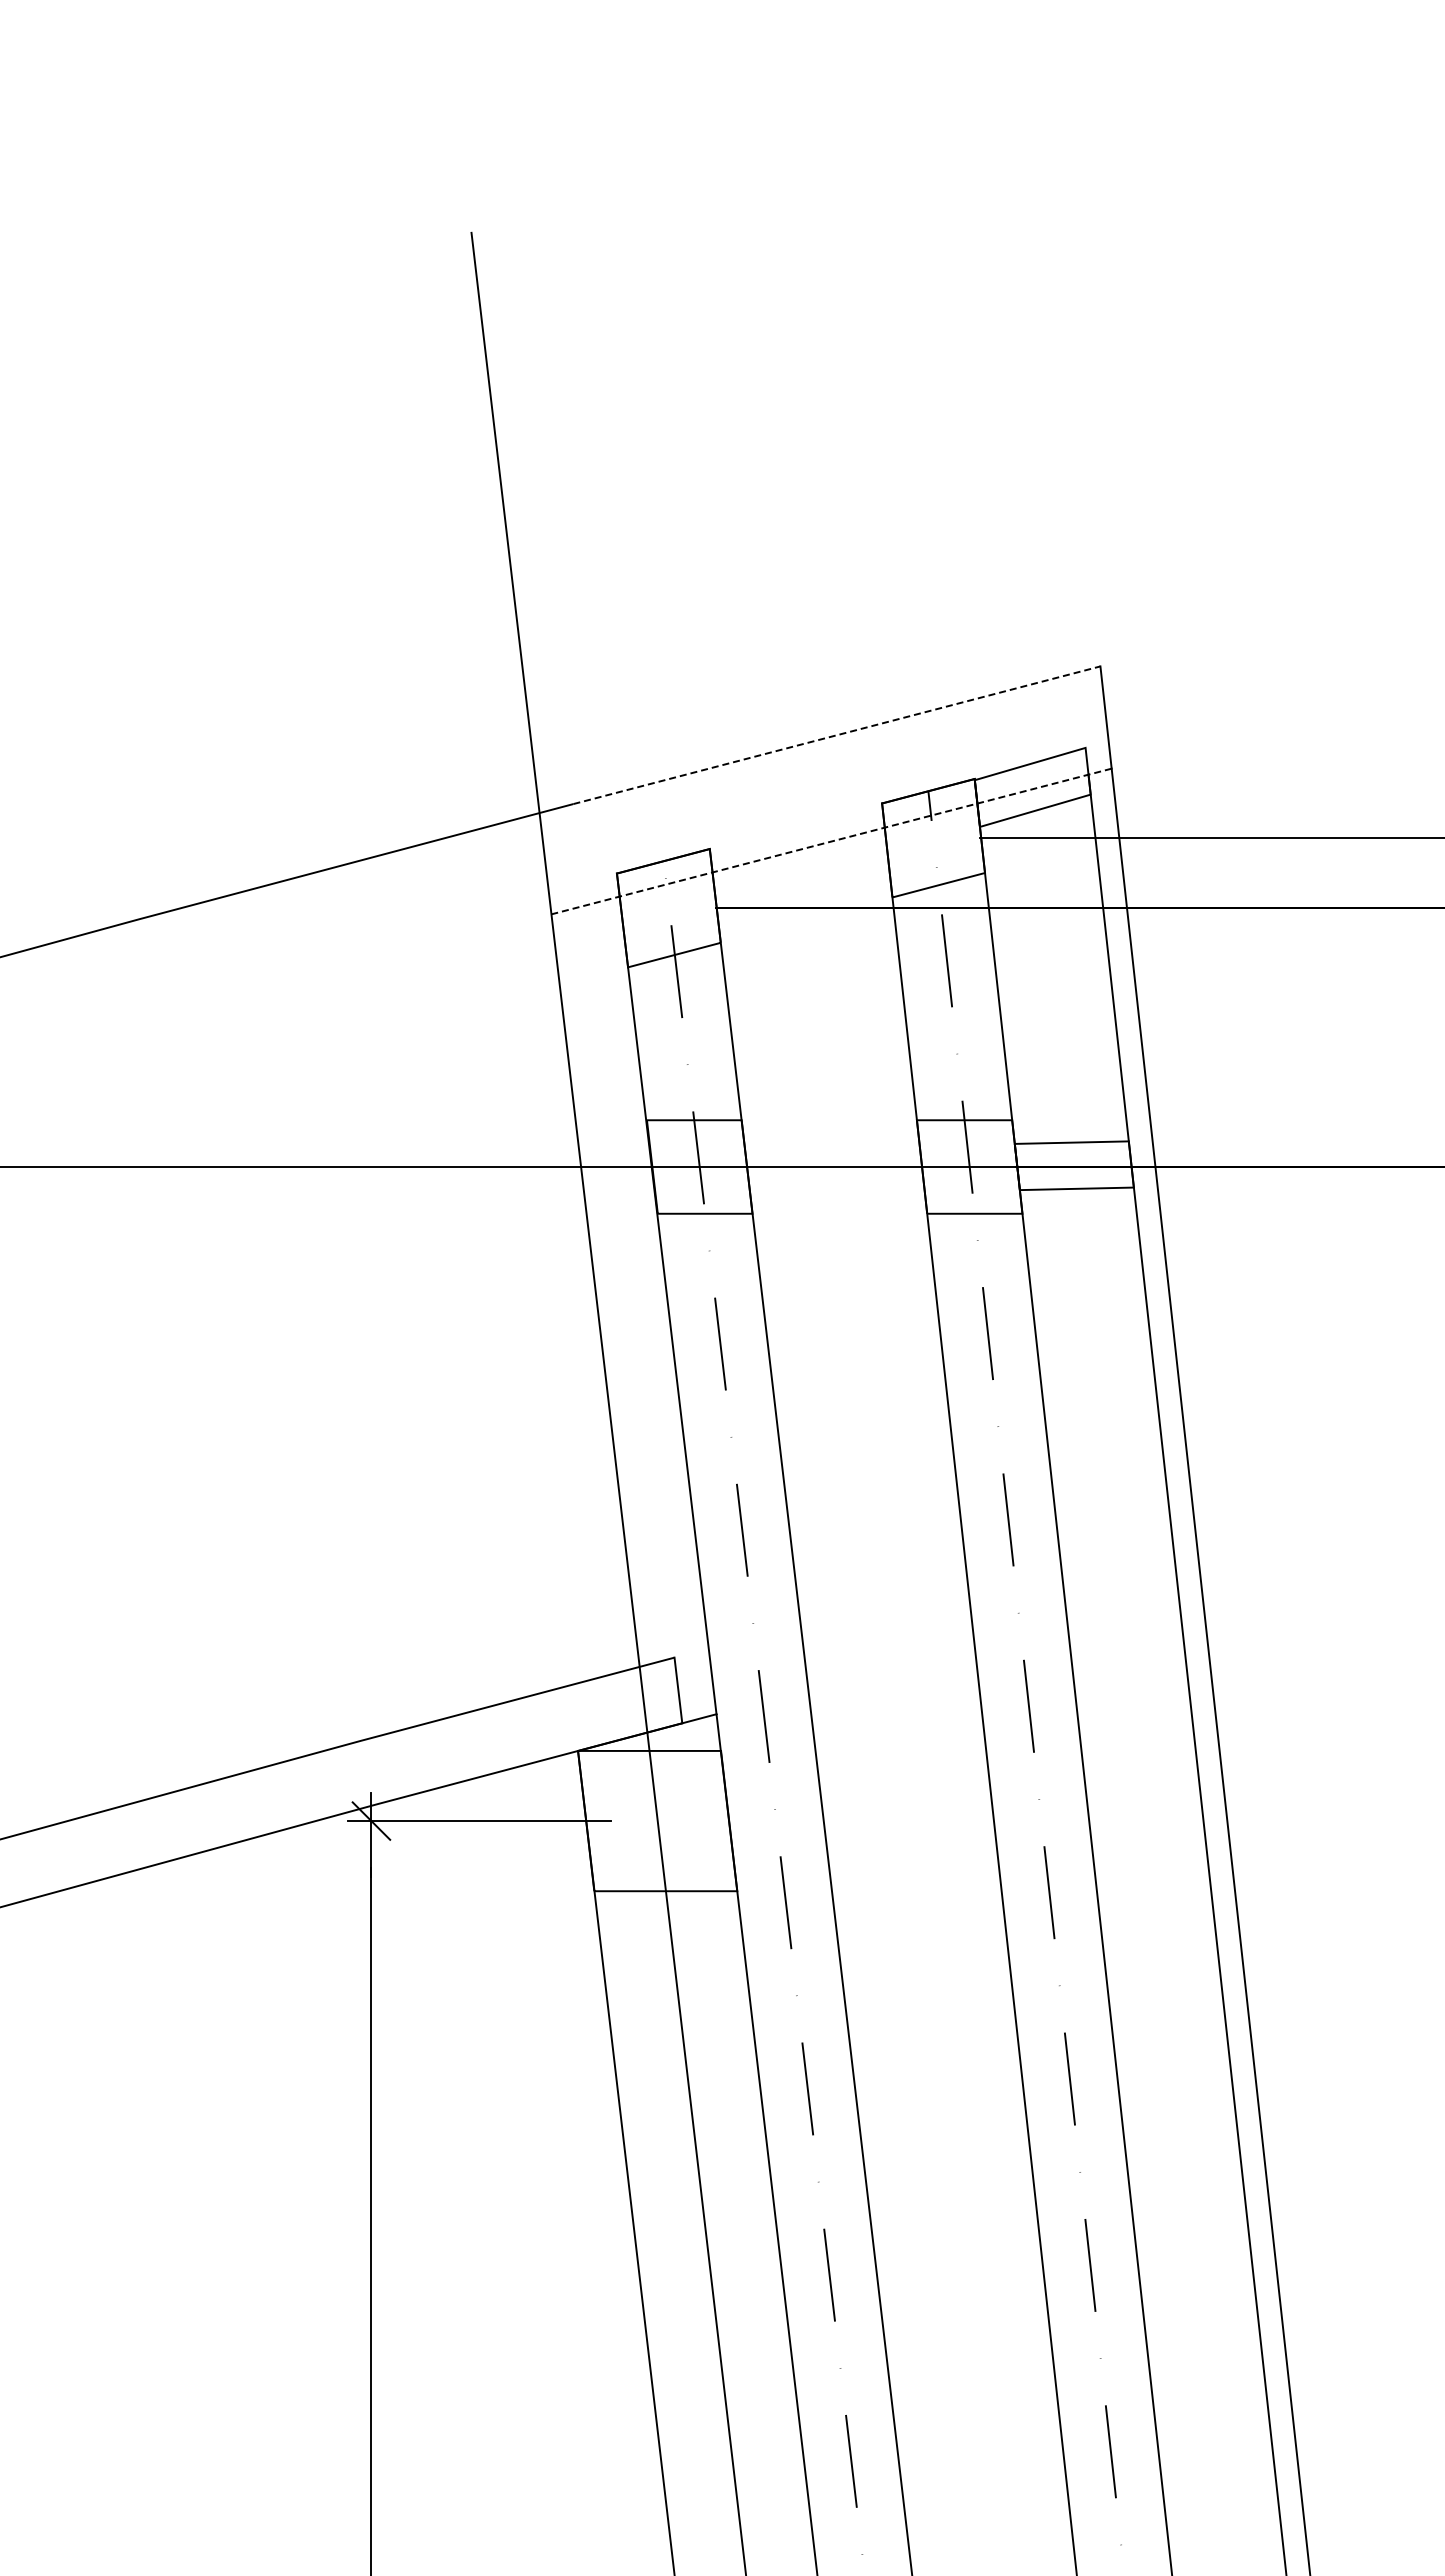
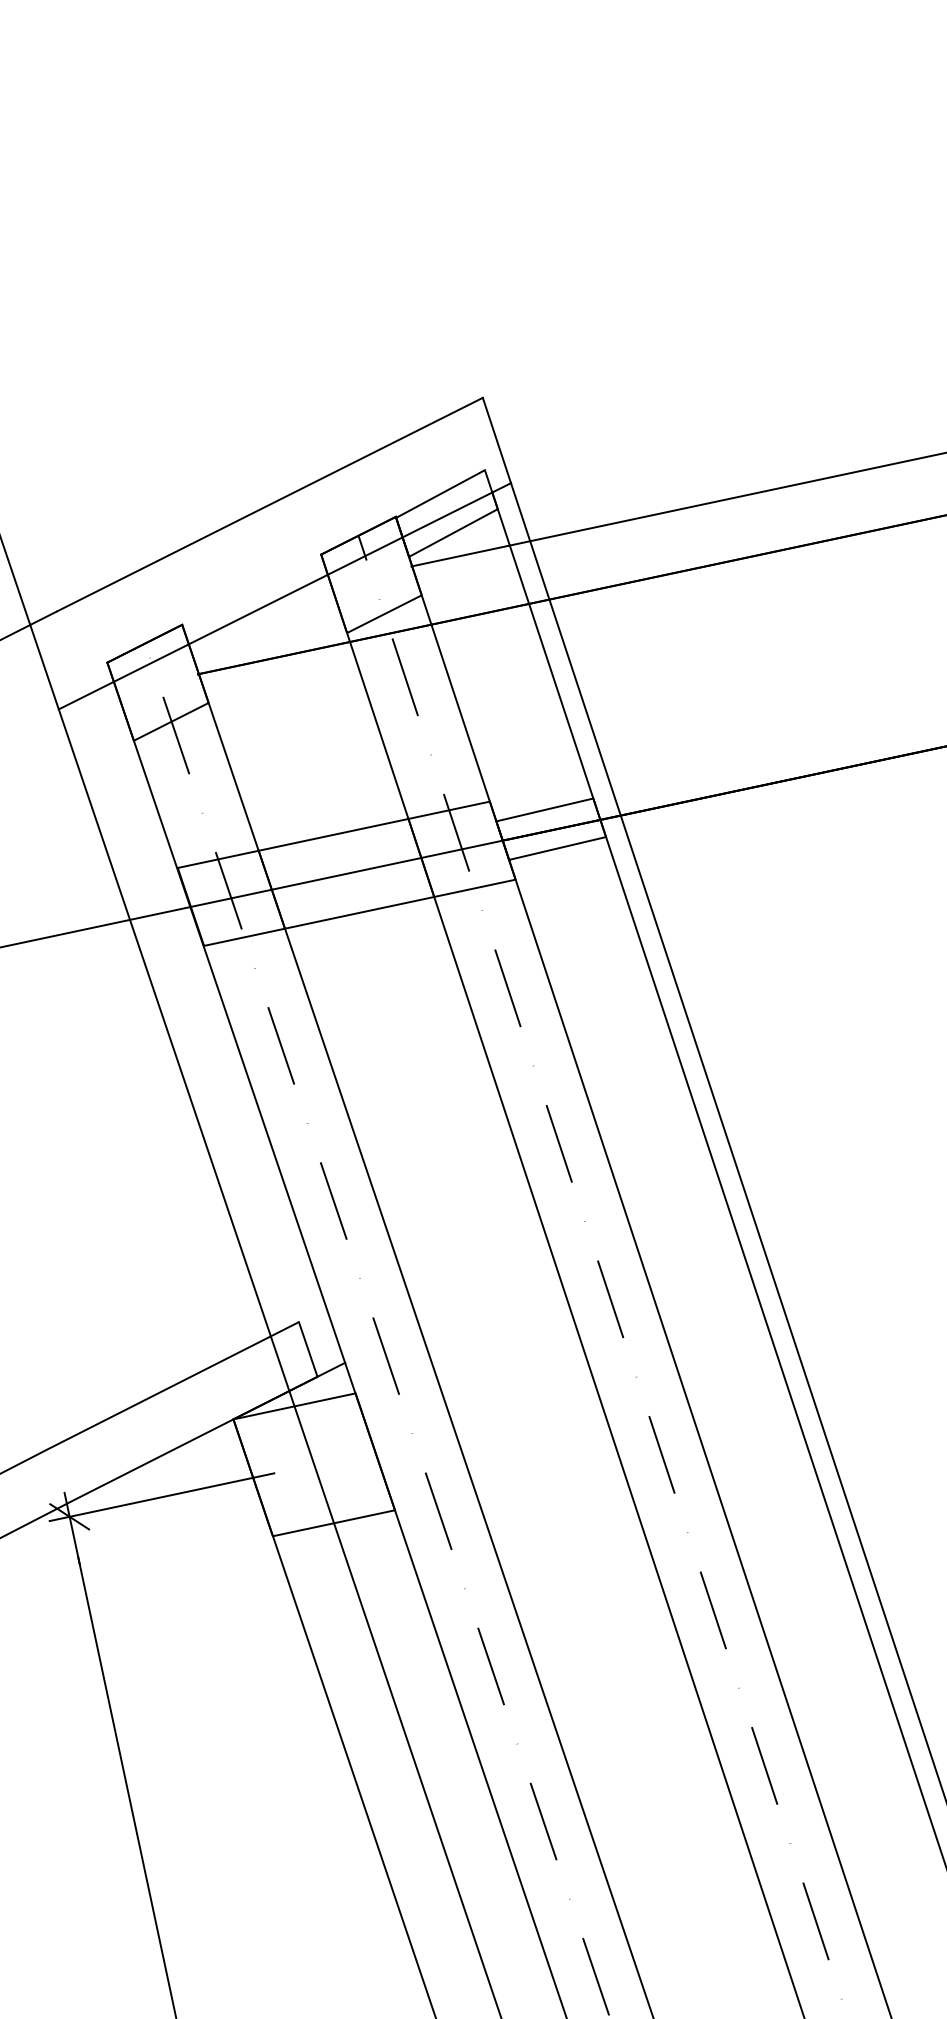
line: (837, 735) -> (270, 504), dashed -> solid
line: (831, 841) -> (284, 596), dashed -> solid
line: (828, 1120) -> (332, 835), added
line: (839, 1213) -> (359, 912), added

